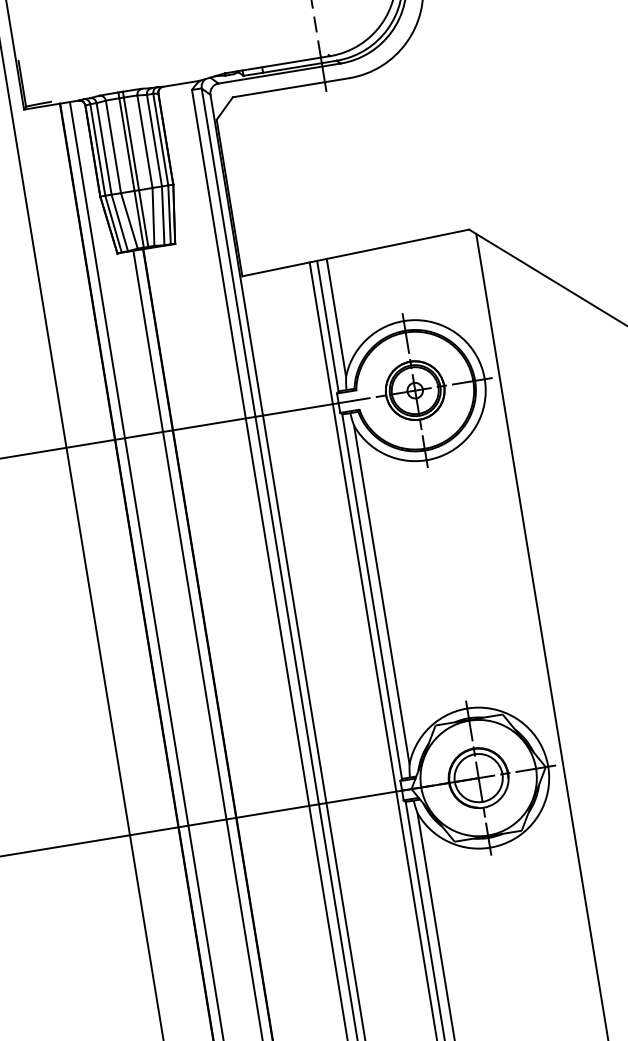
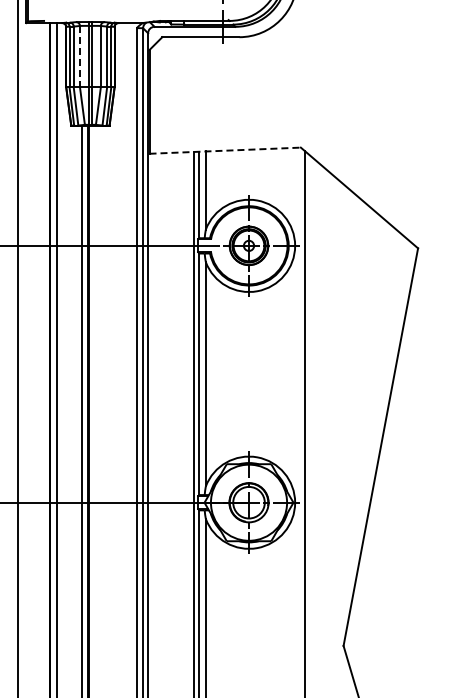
line: (112, 146) -> (79, 56), solid -> dashed
line: (356, 252) -> (225, 150), solid -> dashed

